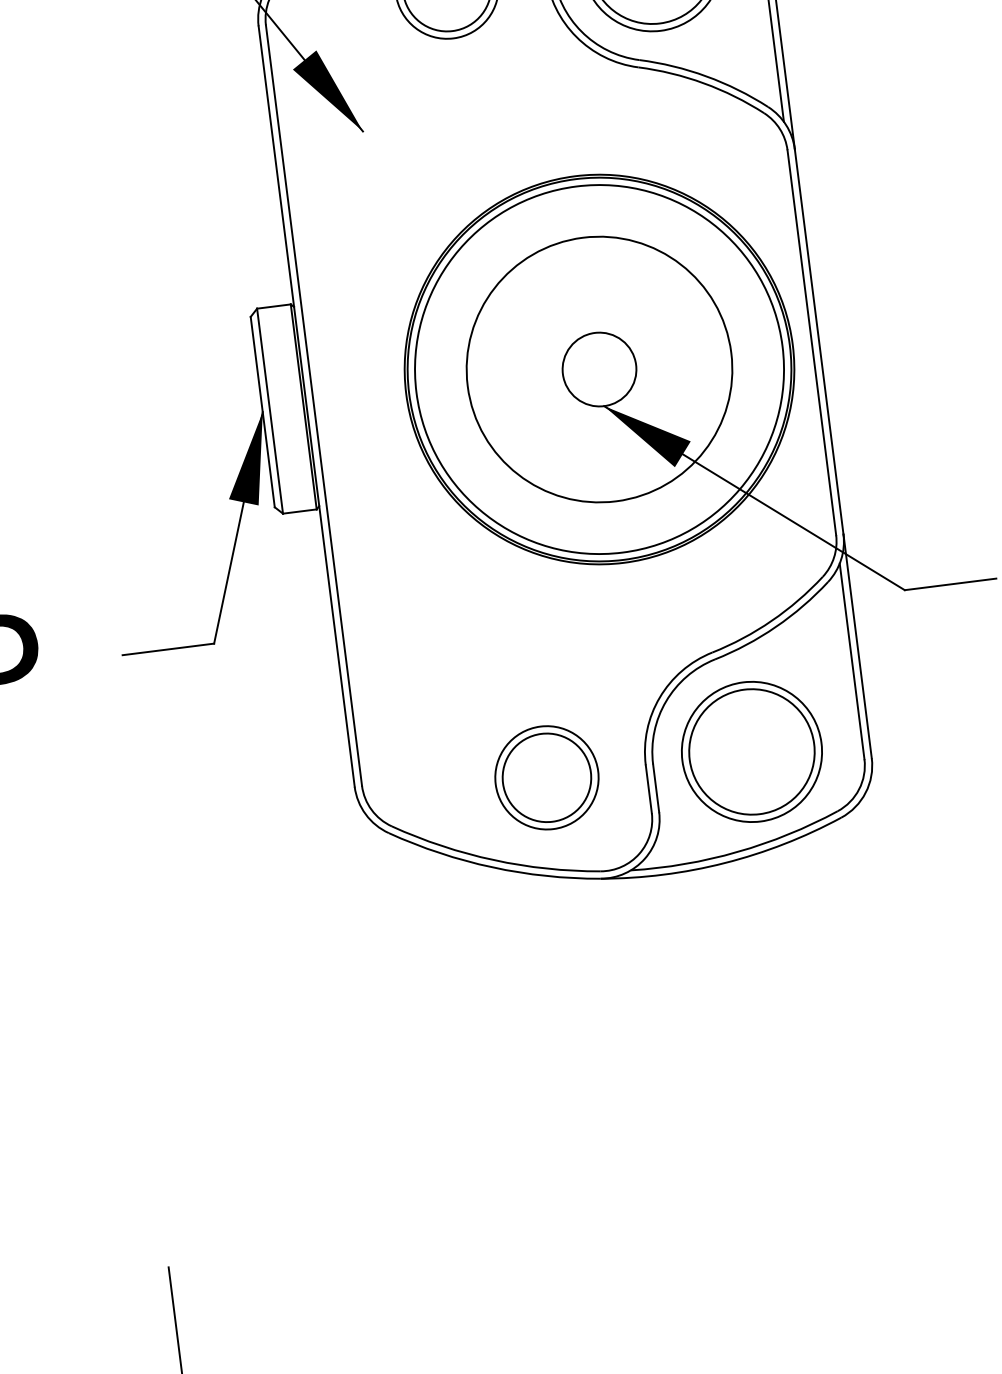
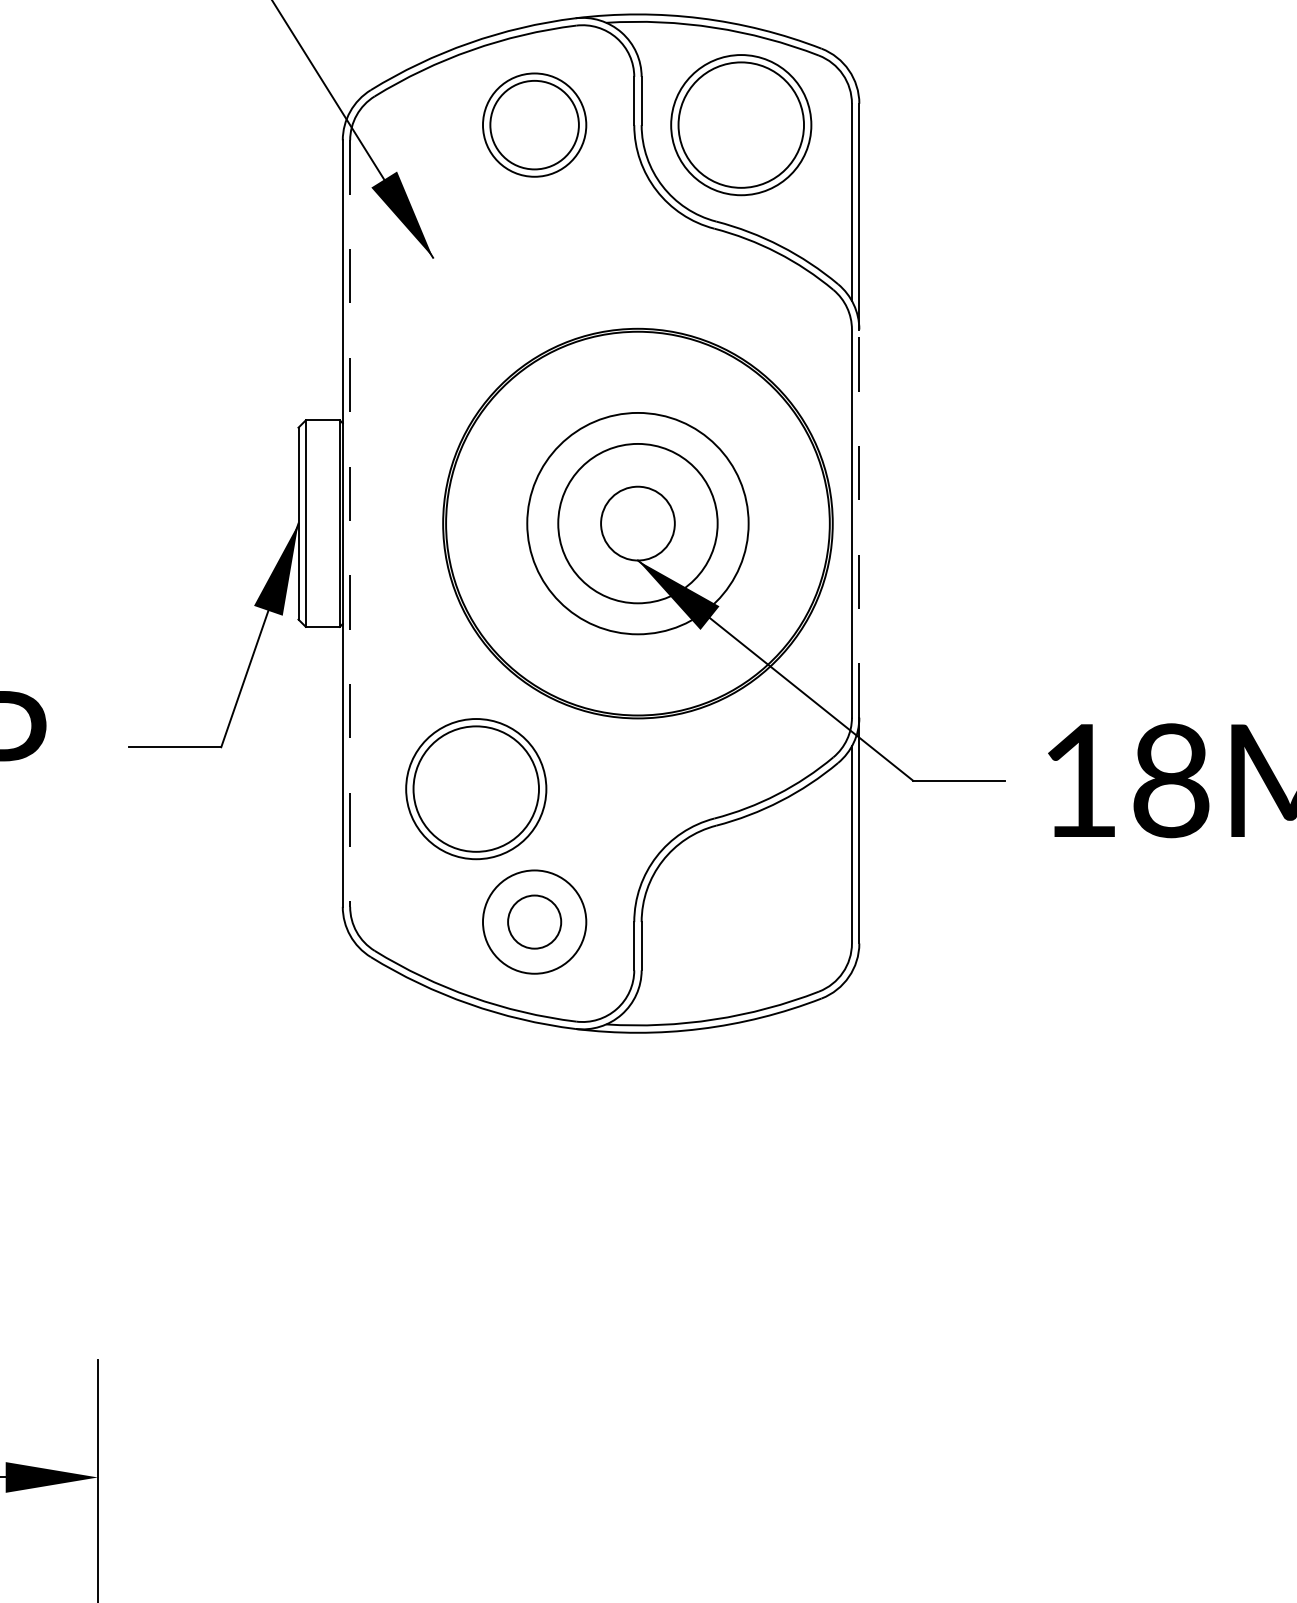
line: (819, 341) -> (859, 523), solid -> dashed
circle: (599, 369) -> (637, 523), size x0.6
circle: (599, 369) -> (637, 523), size x0.6
line: (314, 406) -> (350, 524), solid -> dashed
part: (752, 752) -> (476, 789), moved
circle: (546, 777) -> (534, 921), size x0.6

